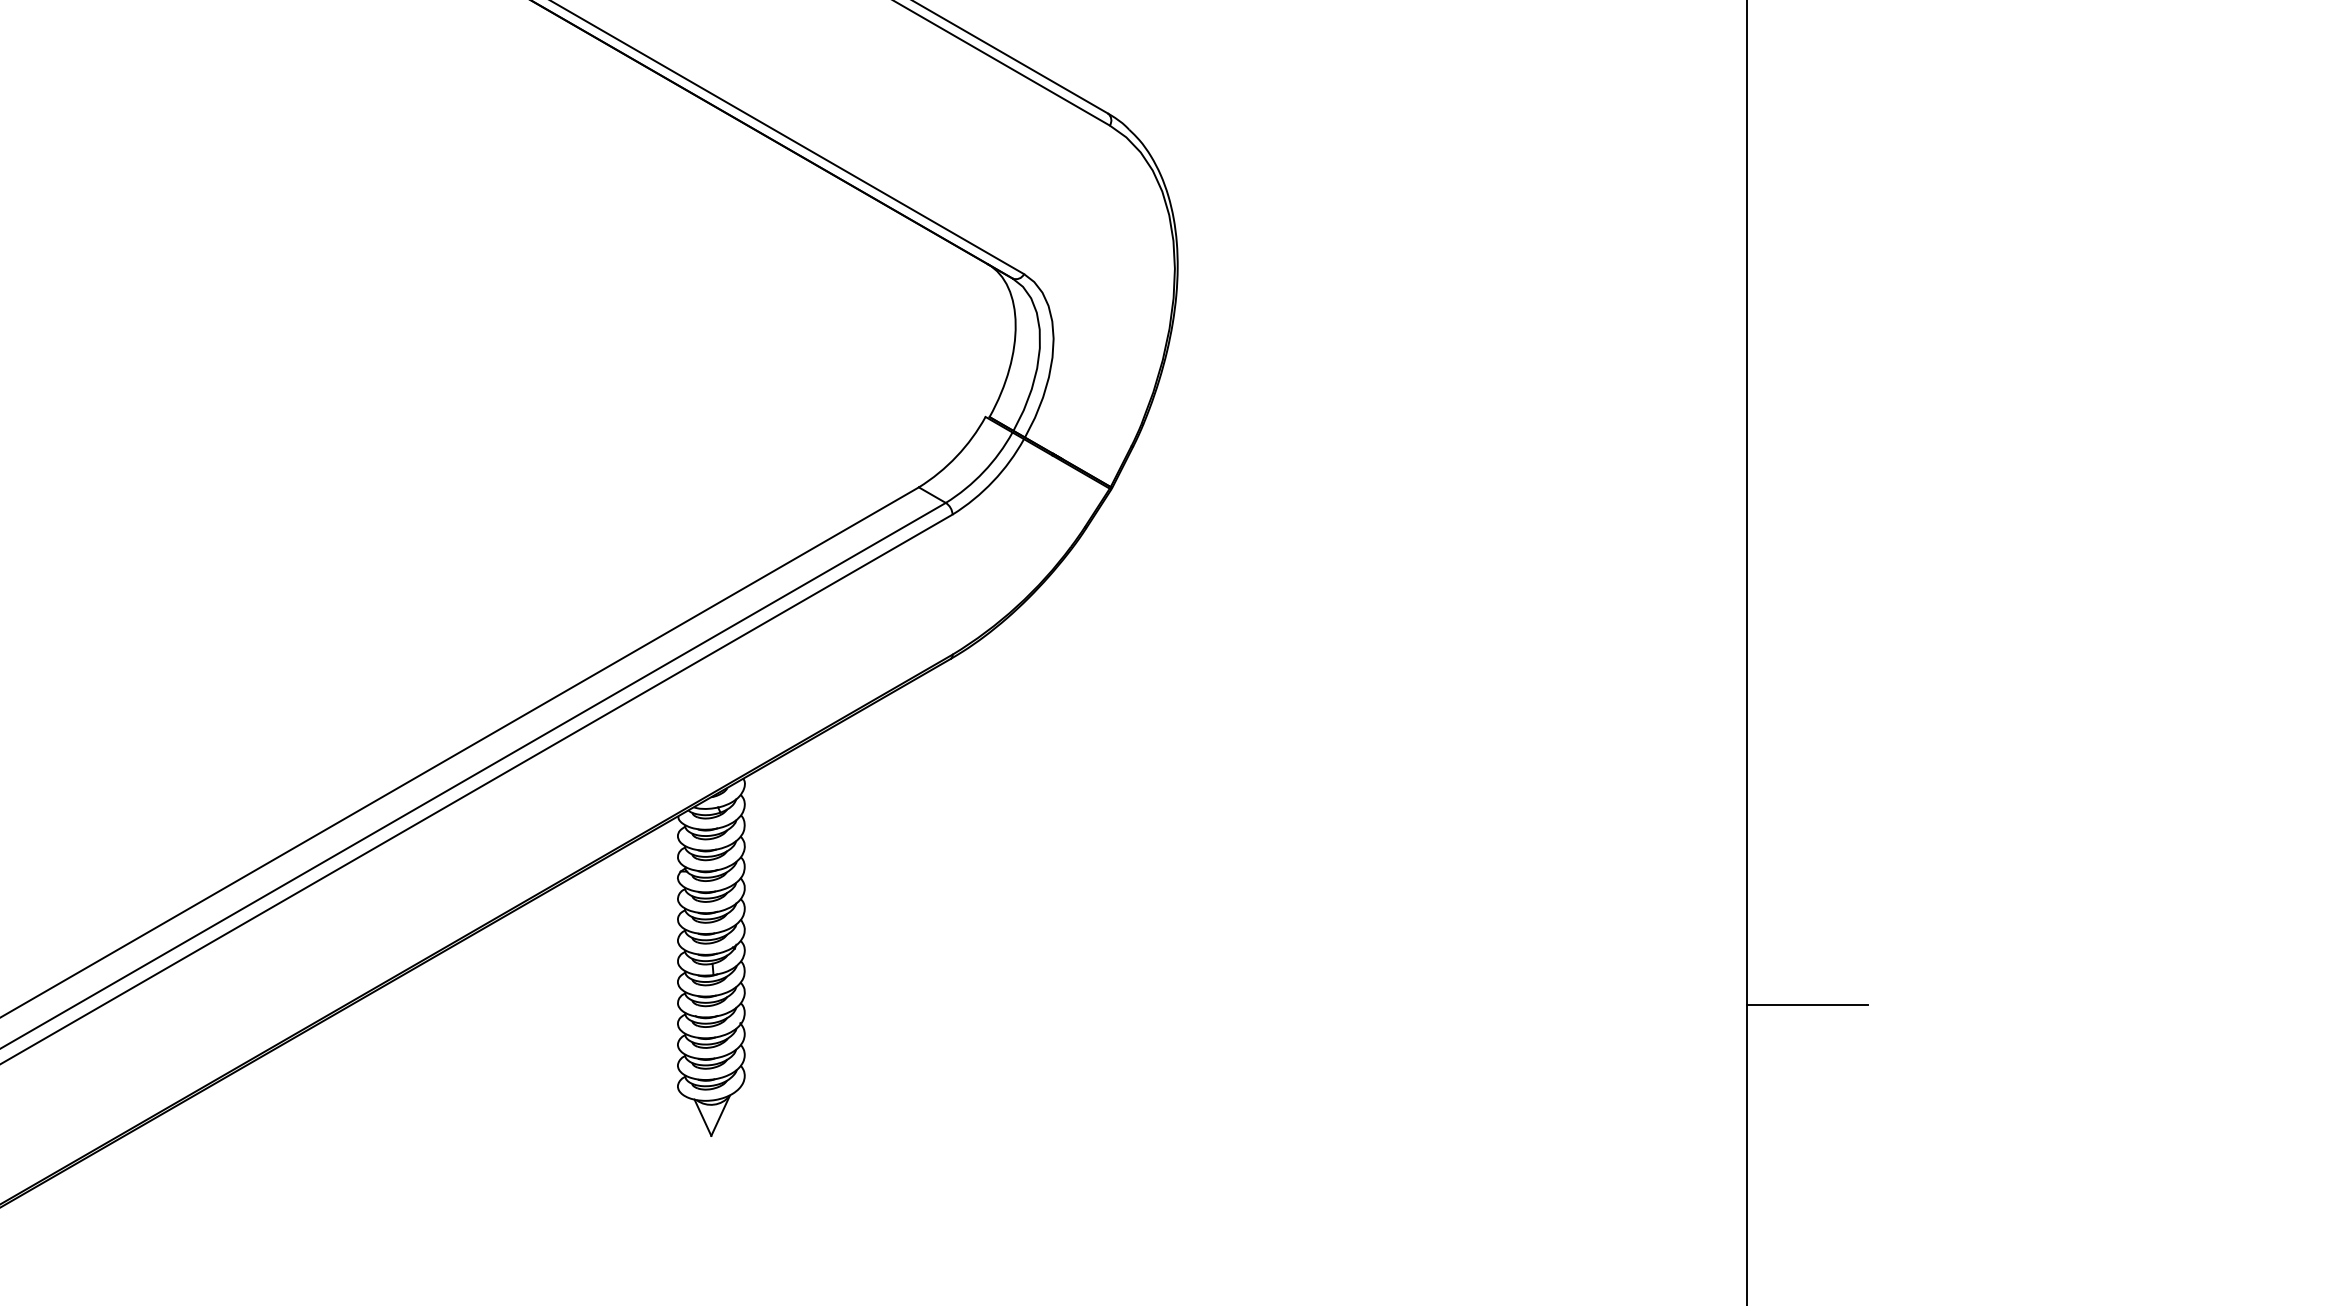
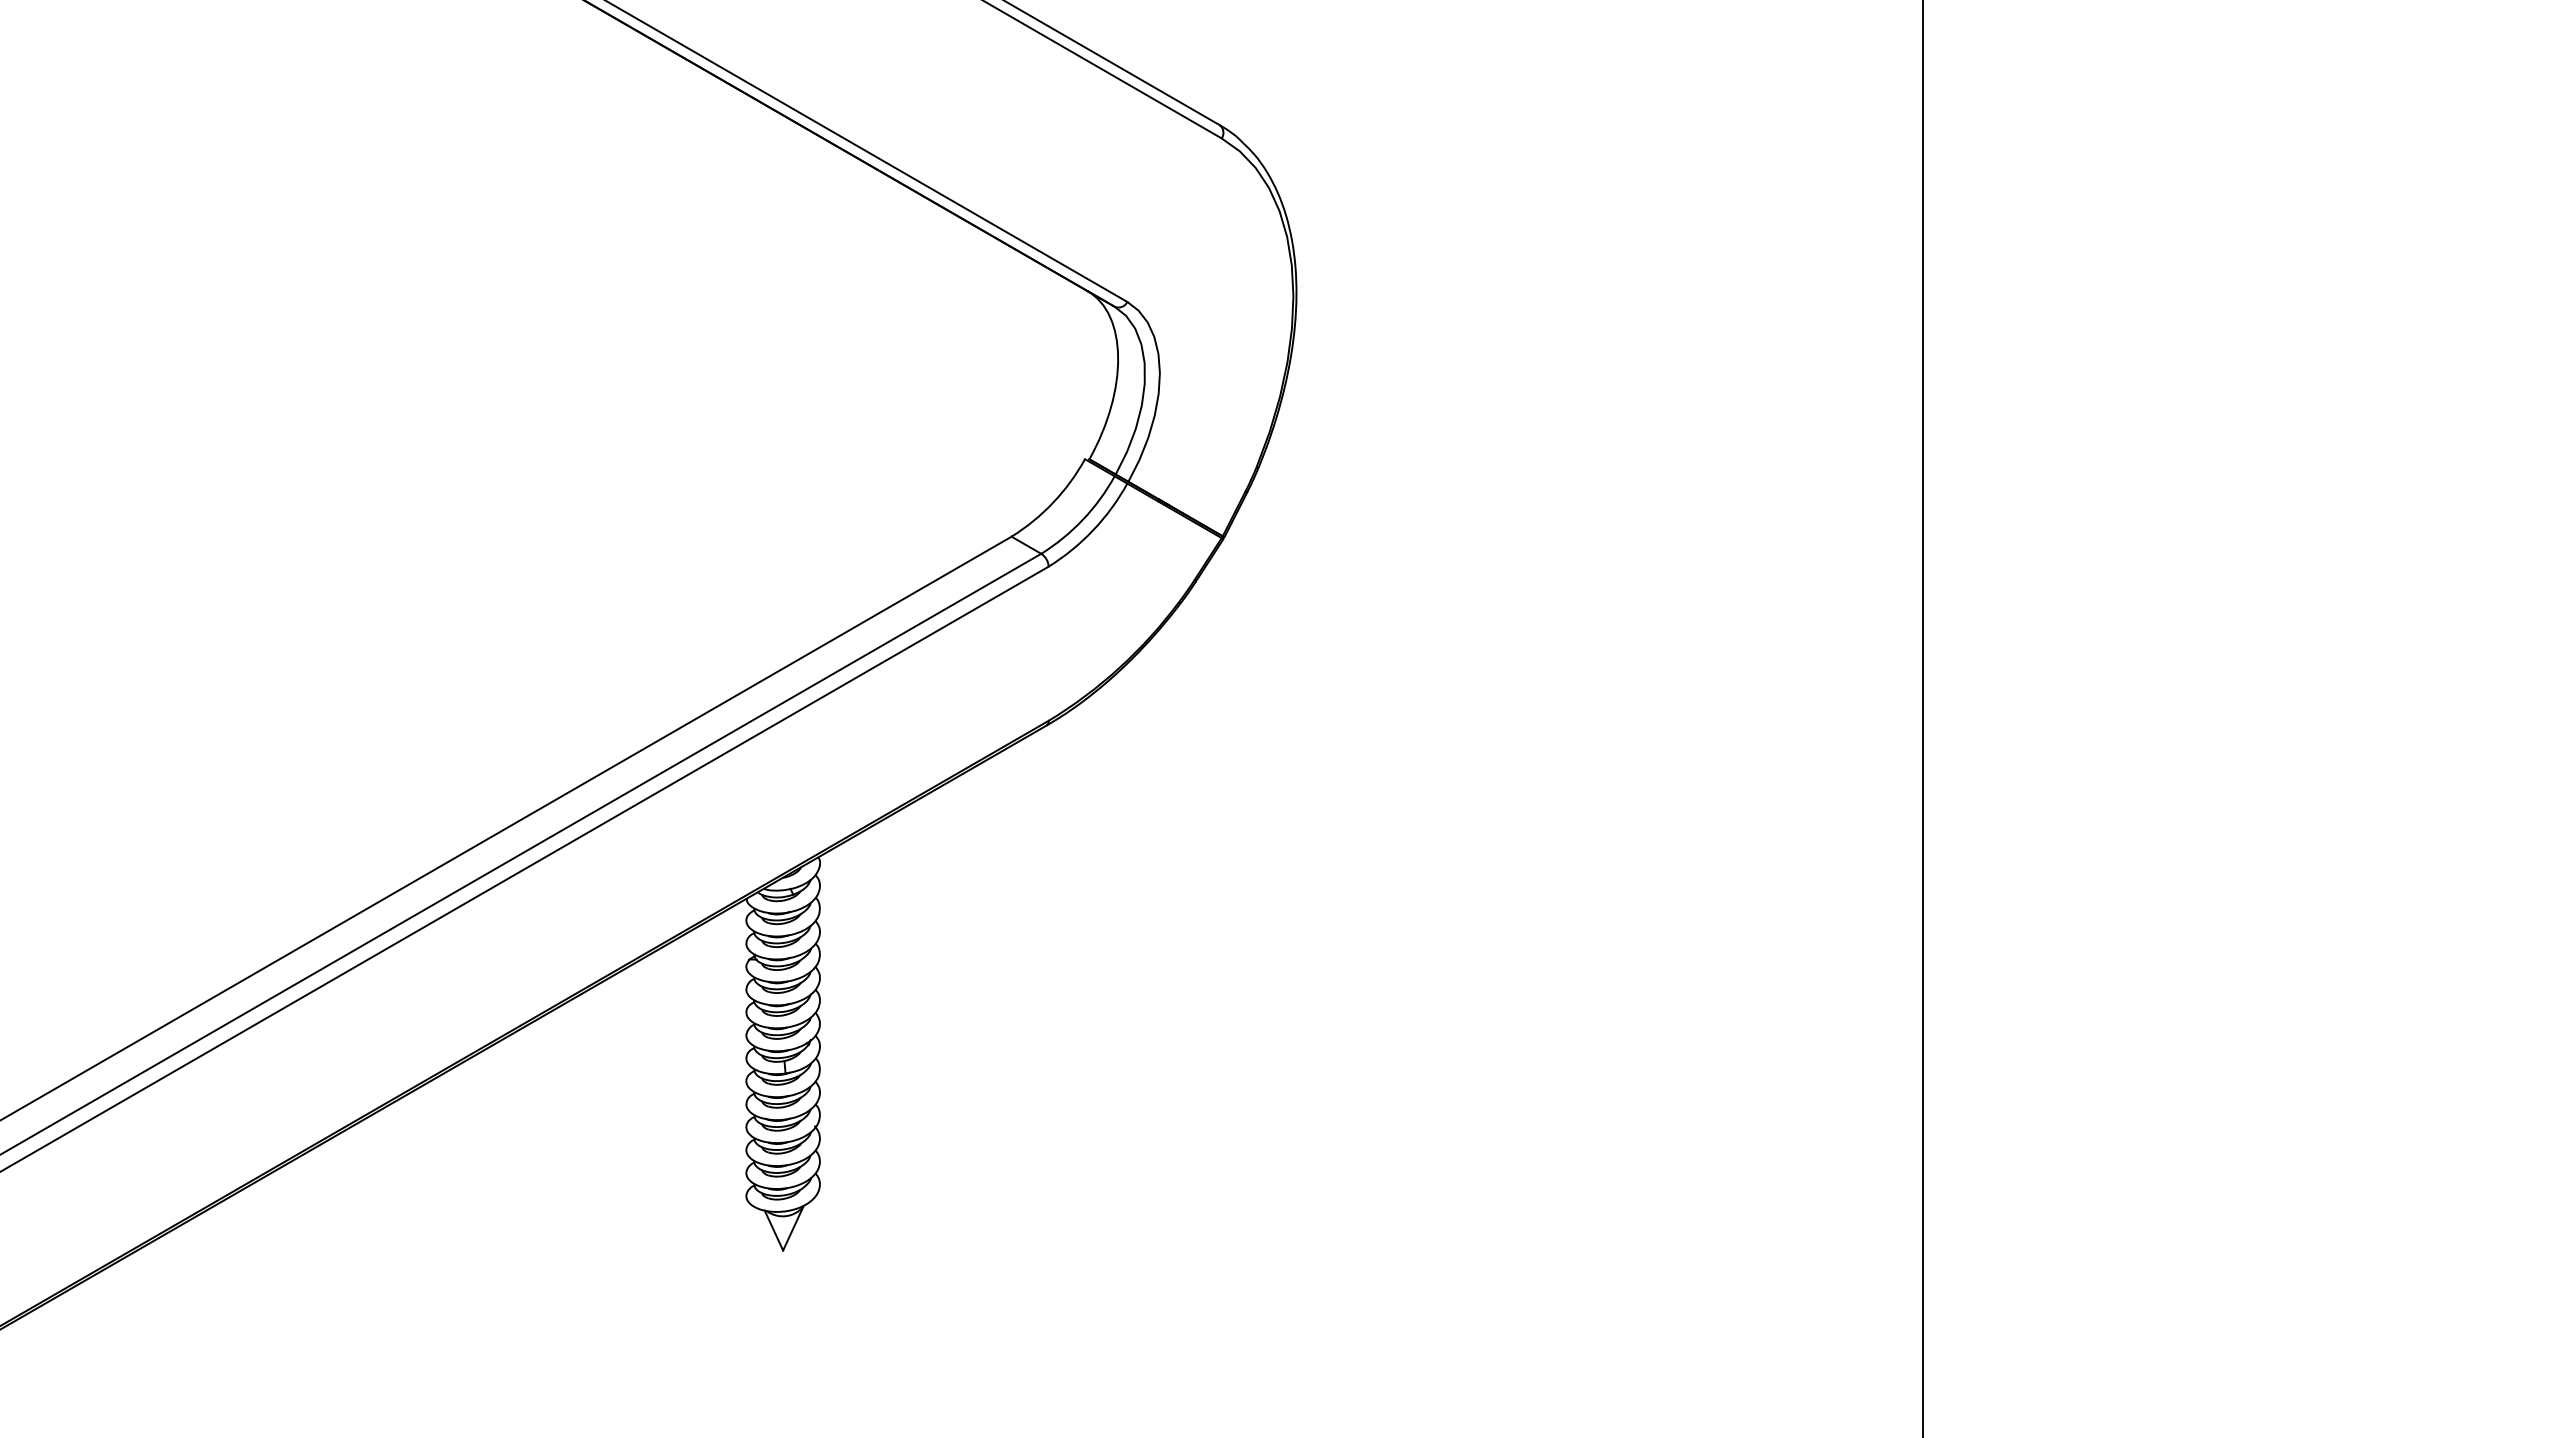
line: (1807, 1005) -> (1989, 1106), removed

